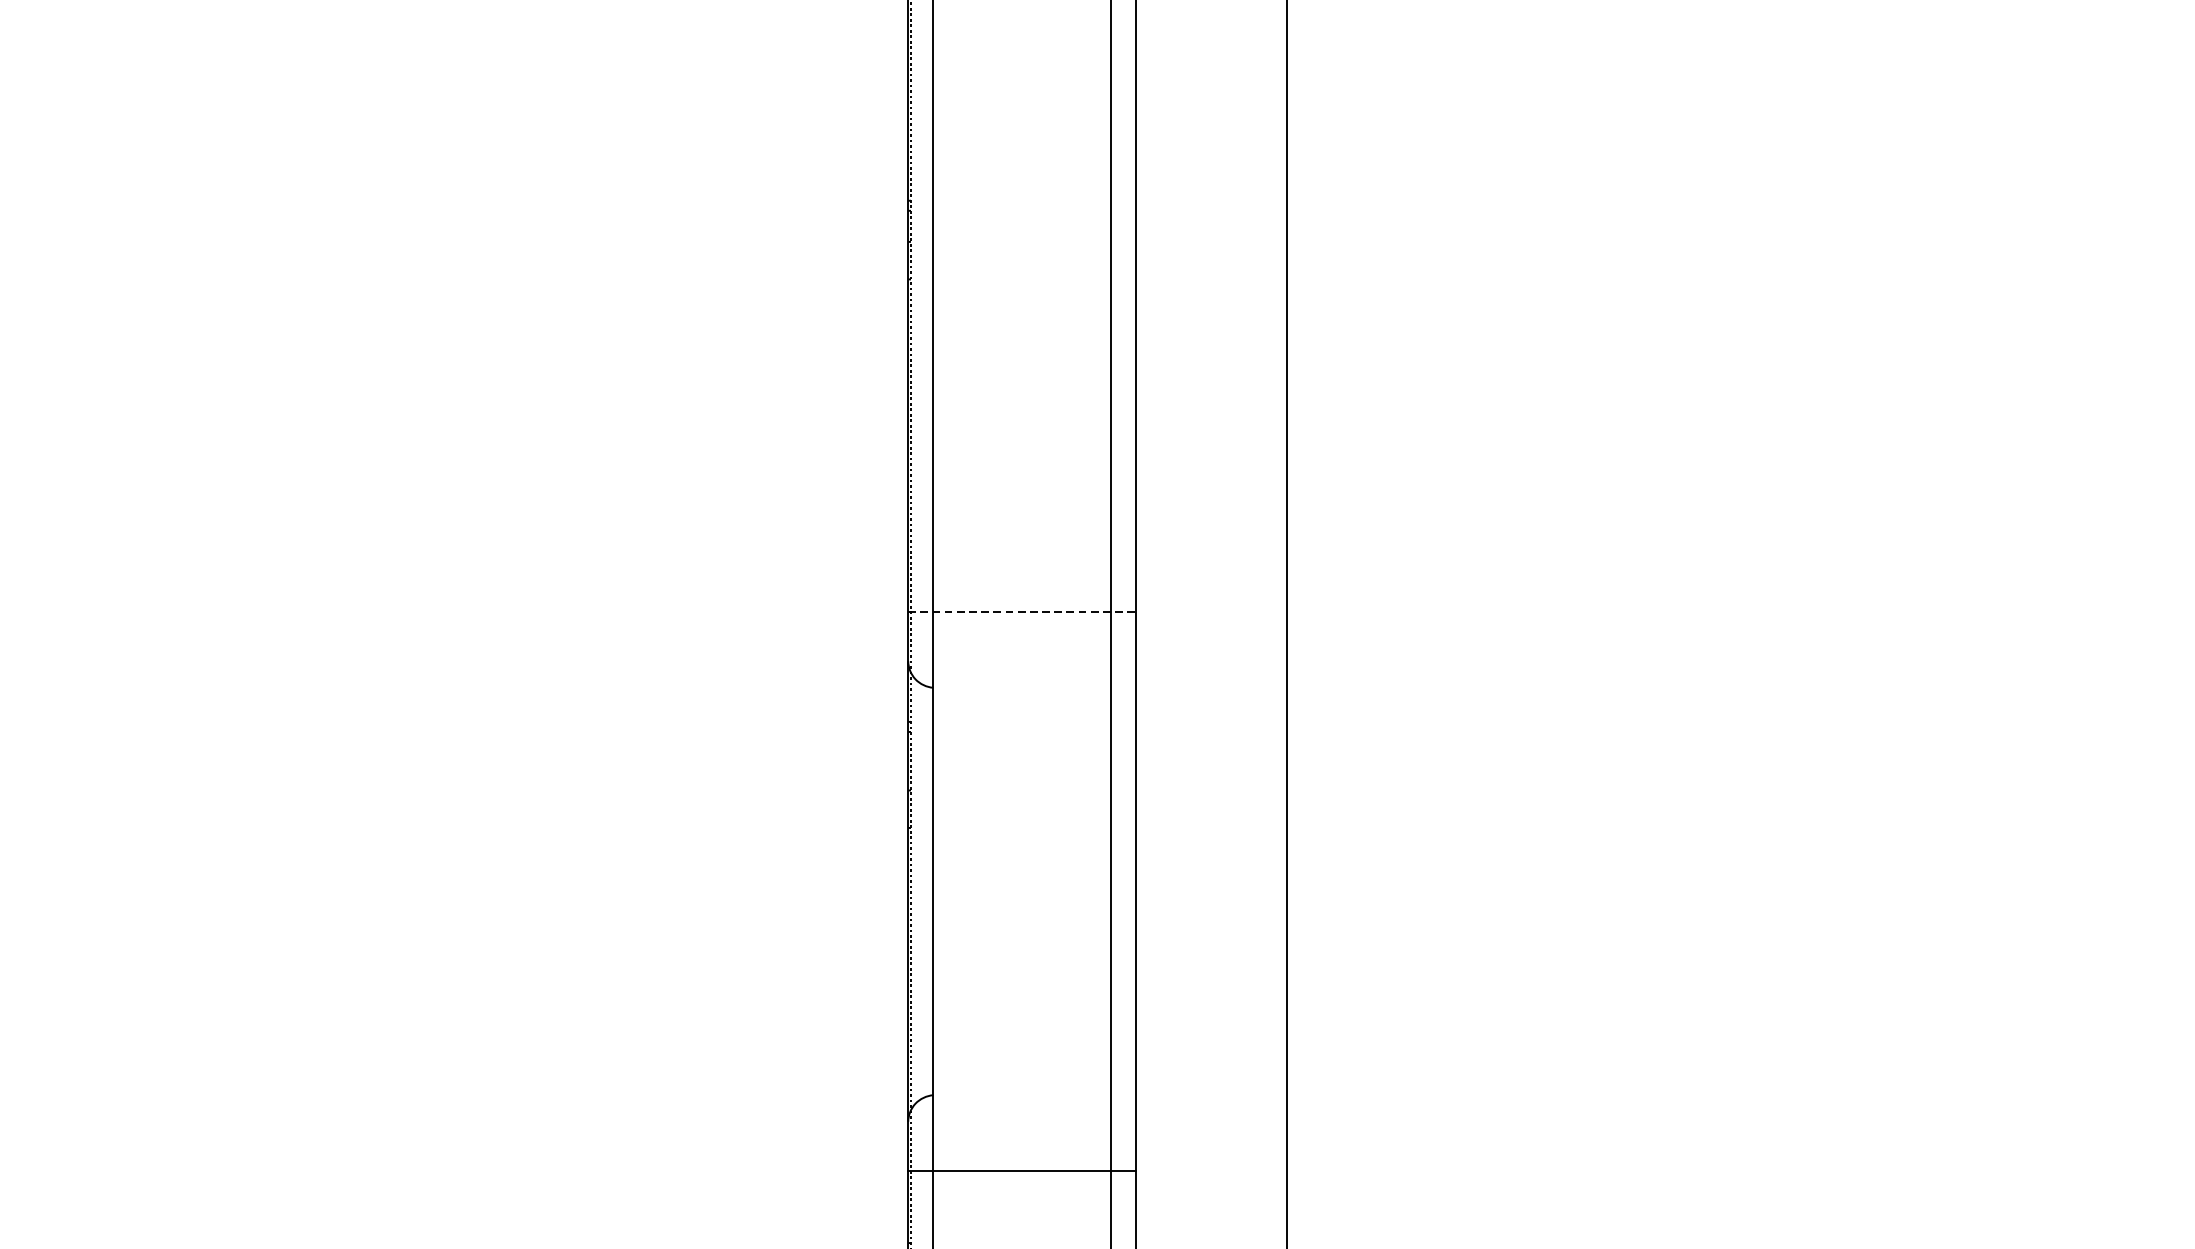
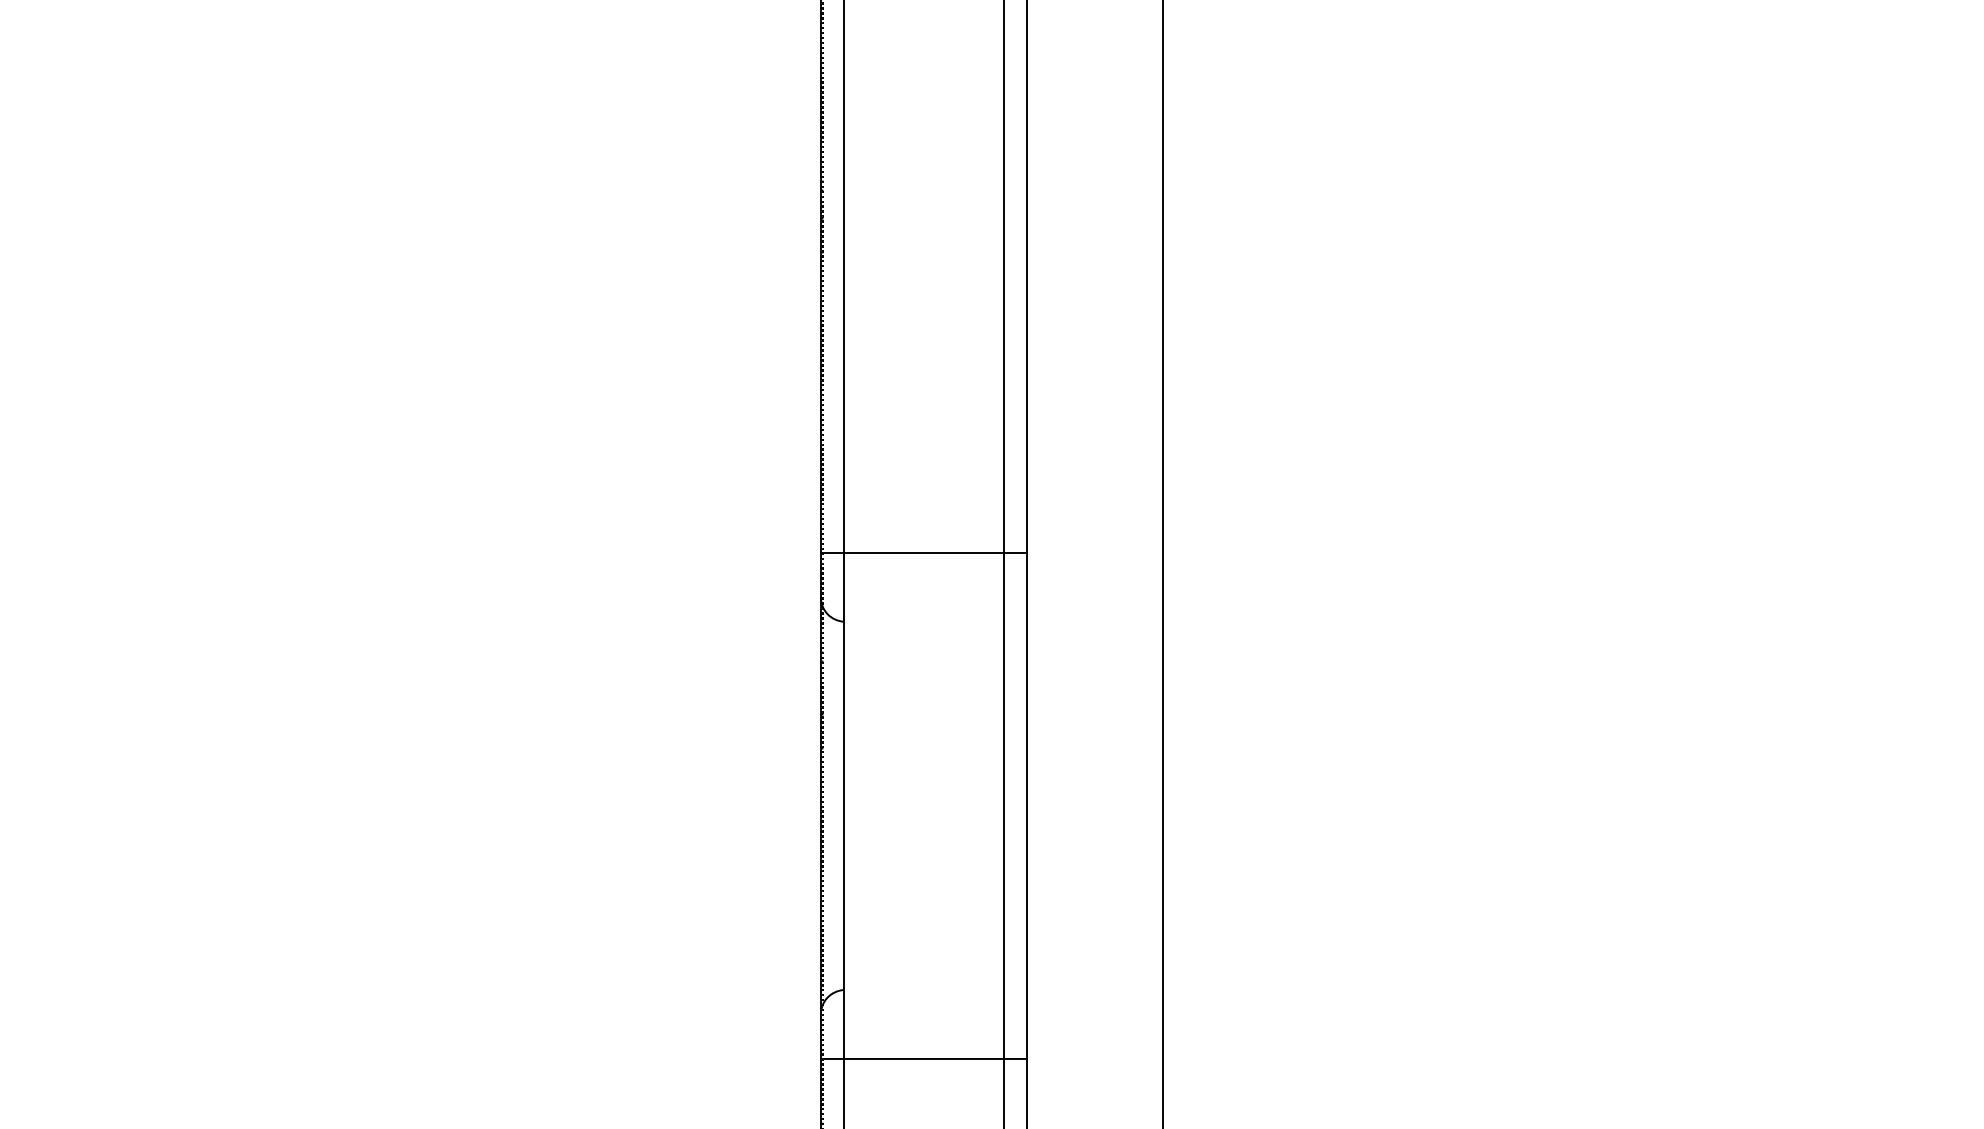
line: (1021, 612) -> (923, 553), dashed -> solid

